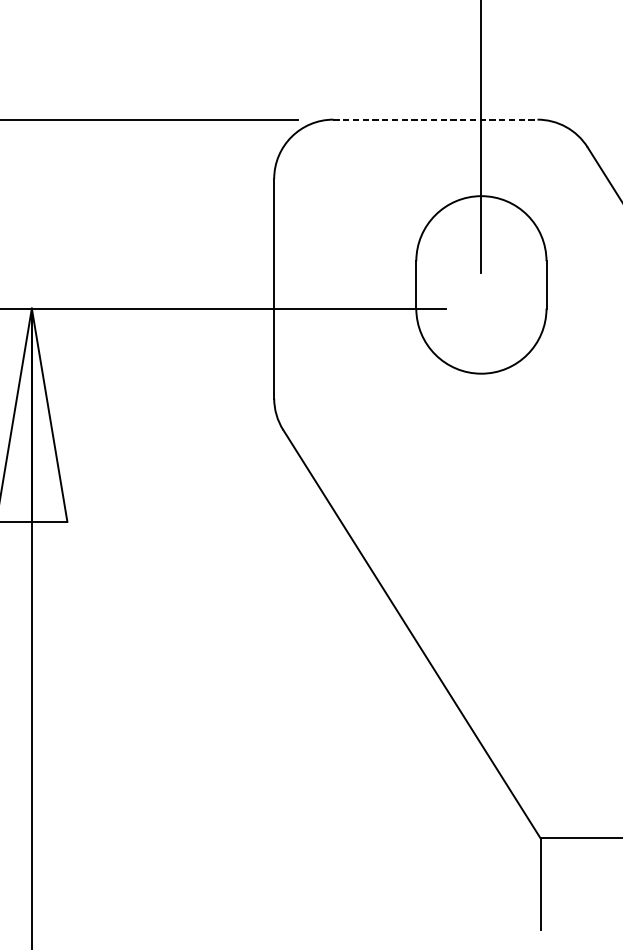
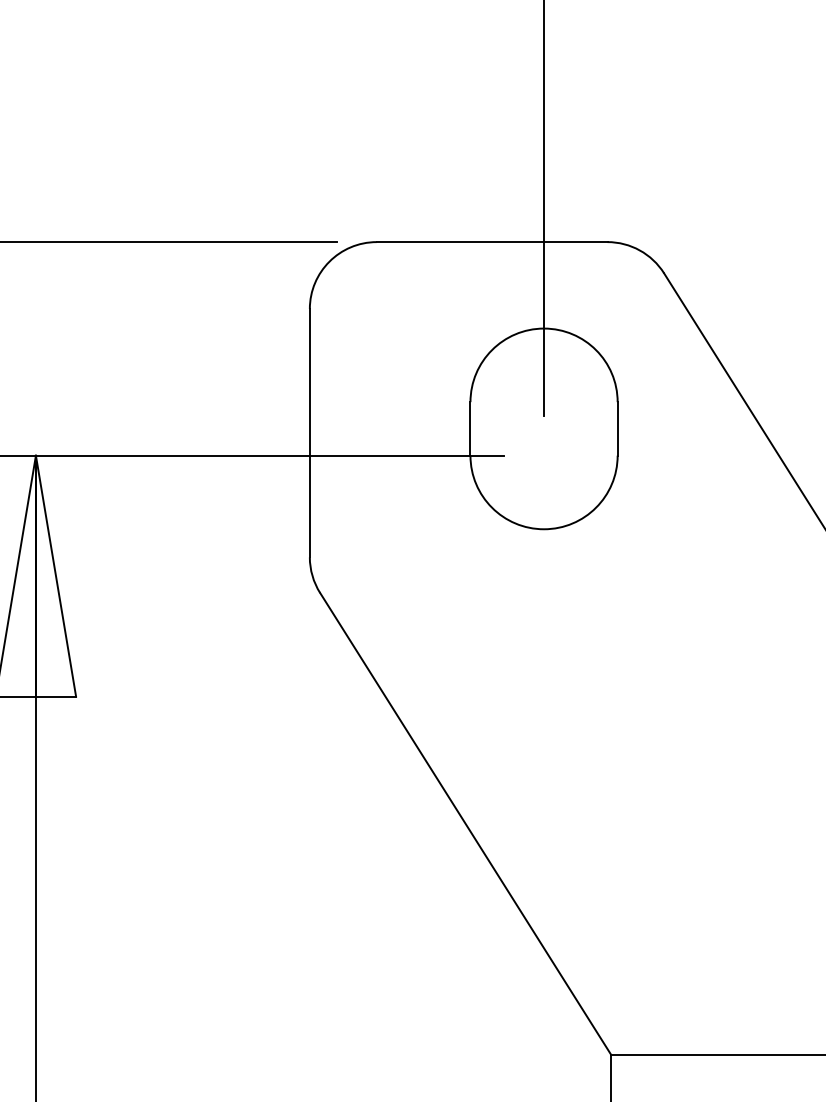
line: (435, 120) -> (492, 242), dashed -> solid

